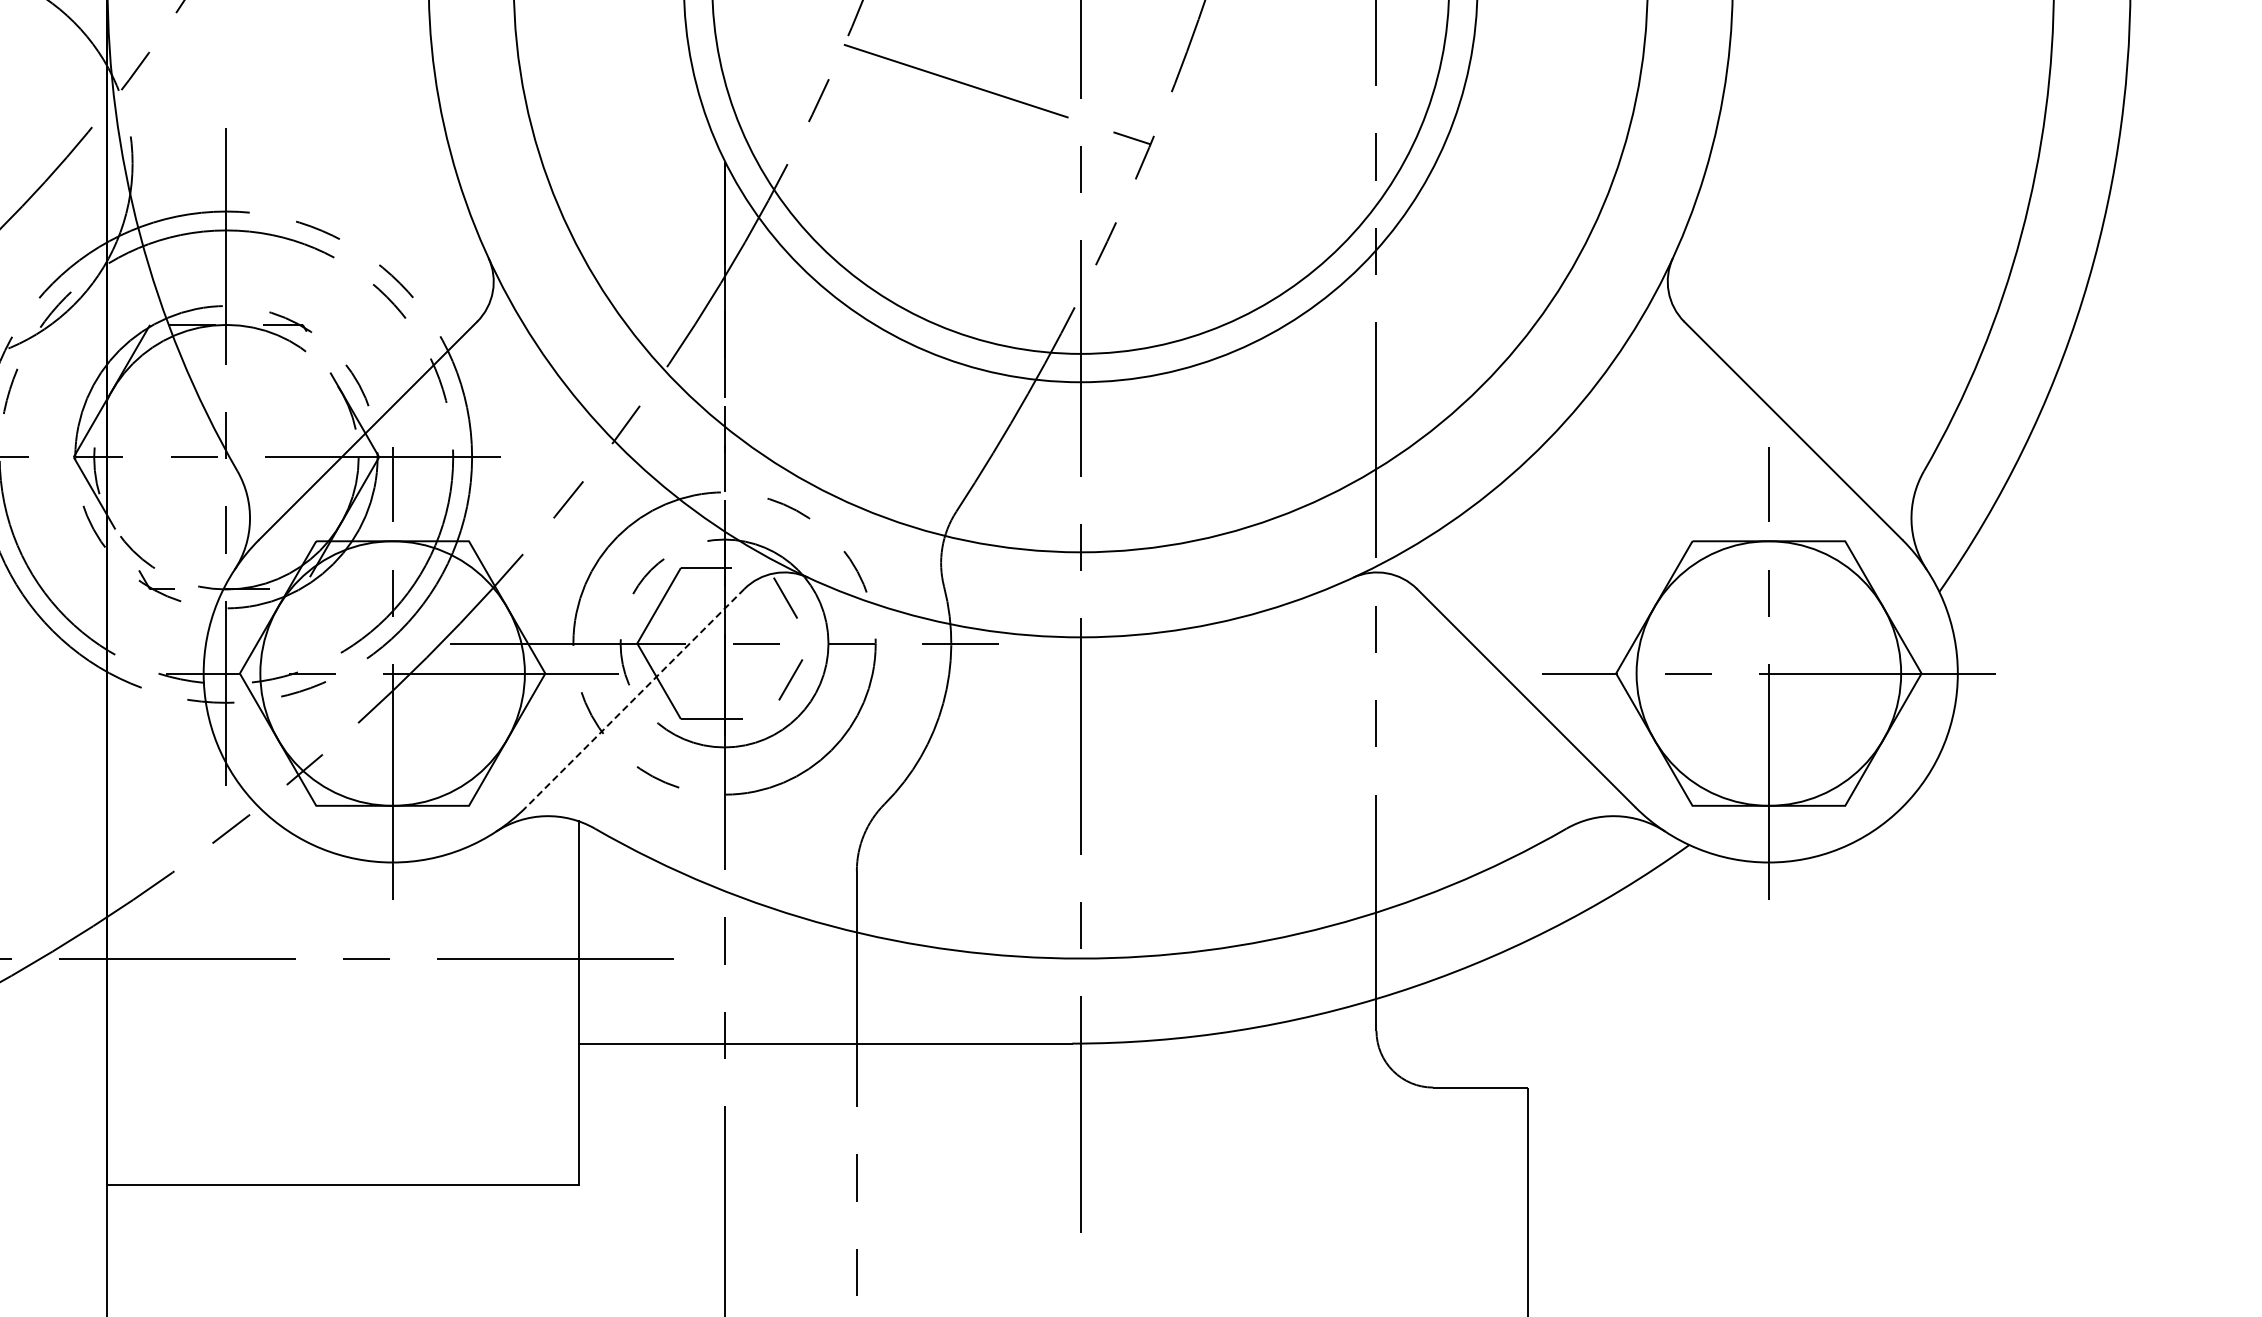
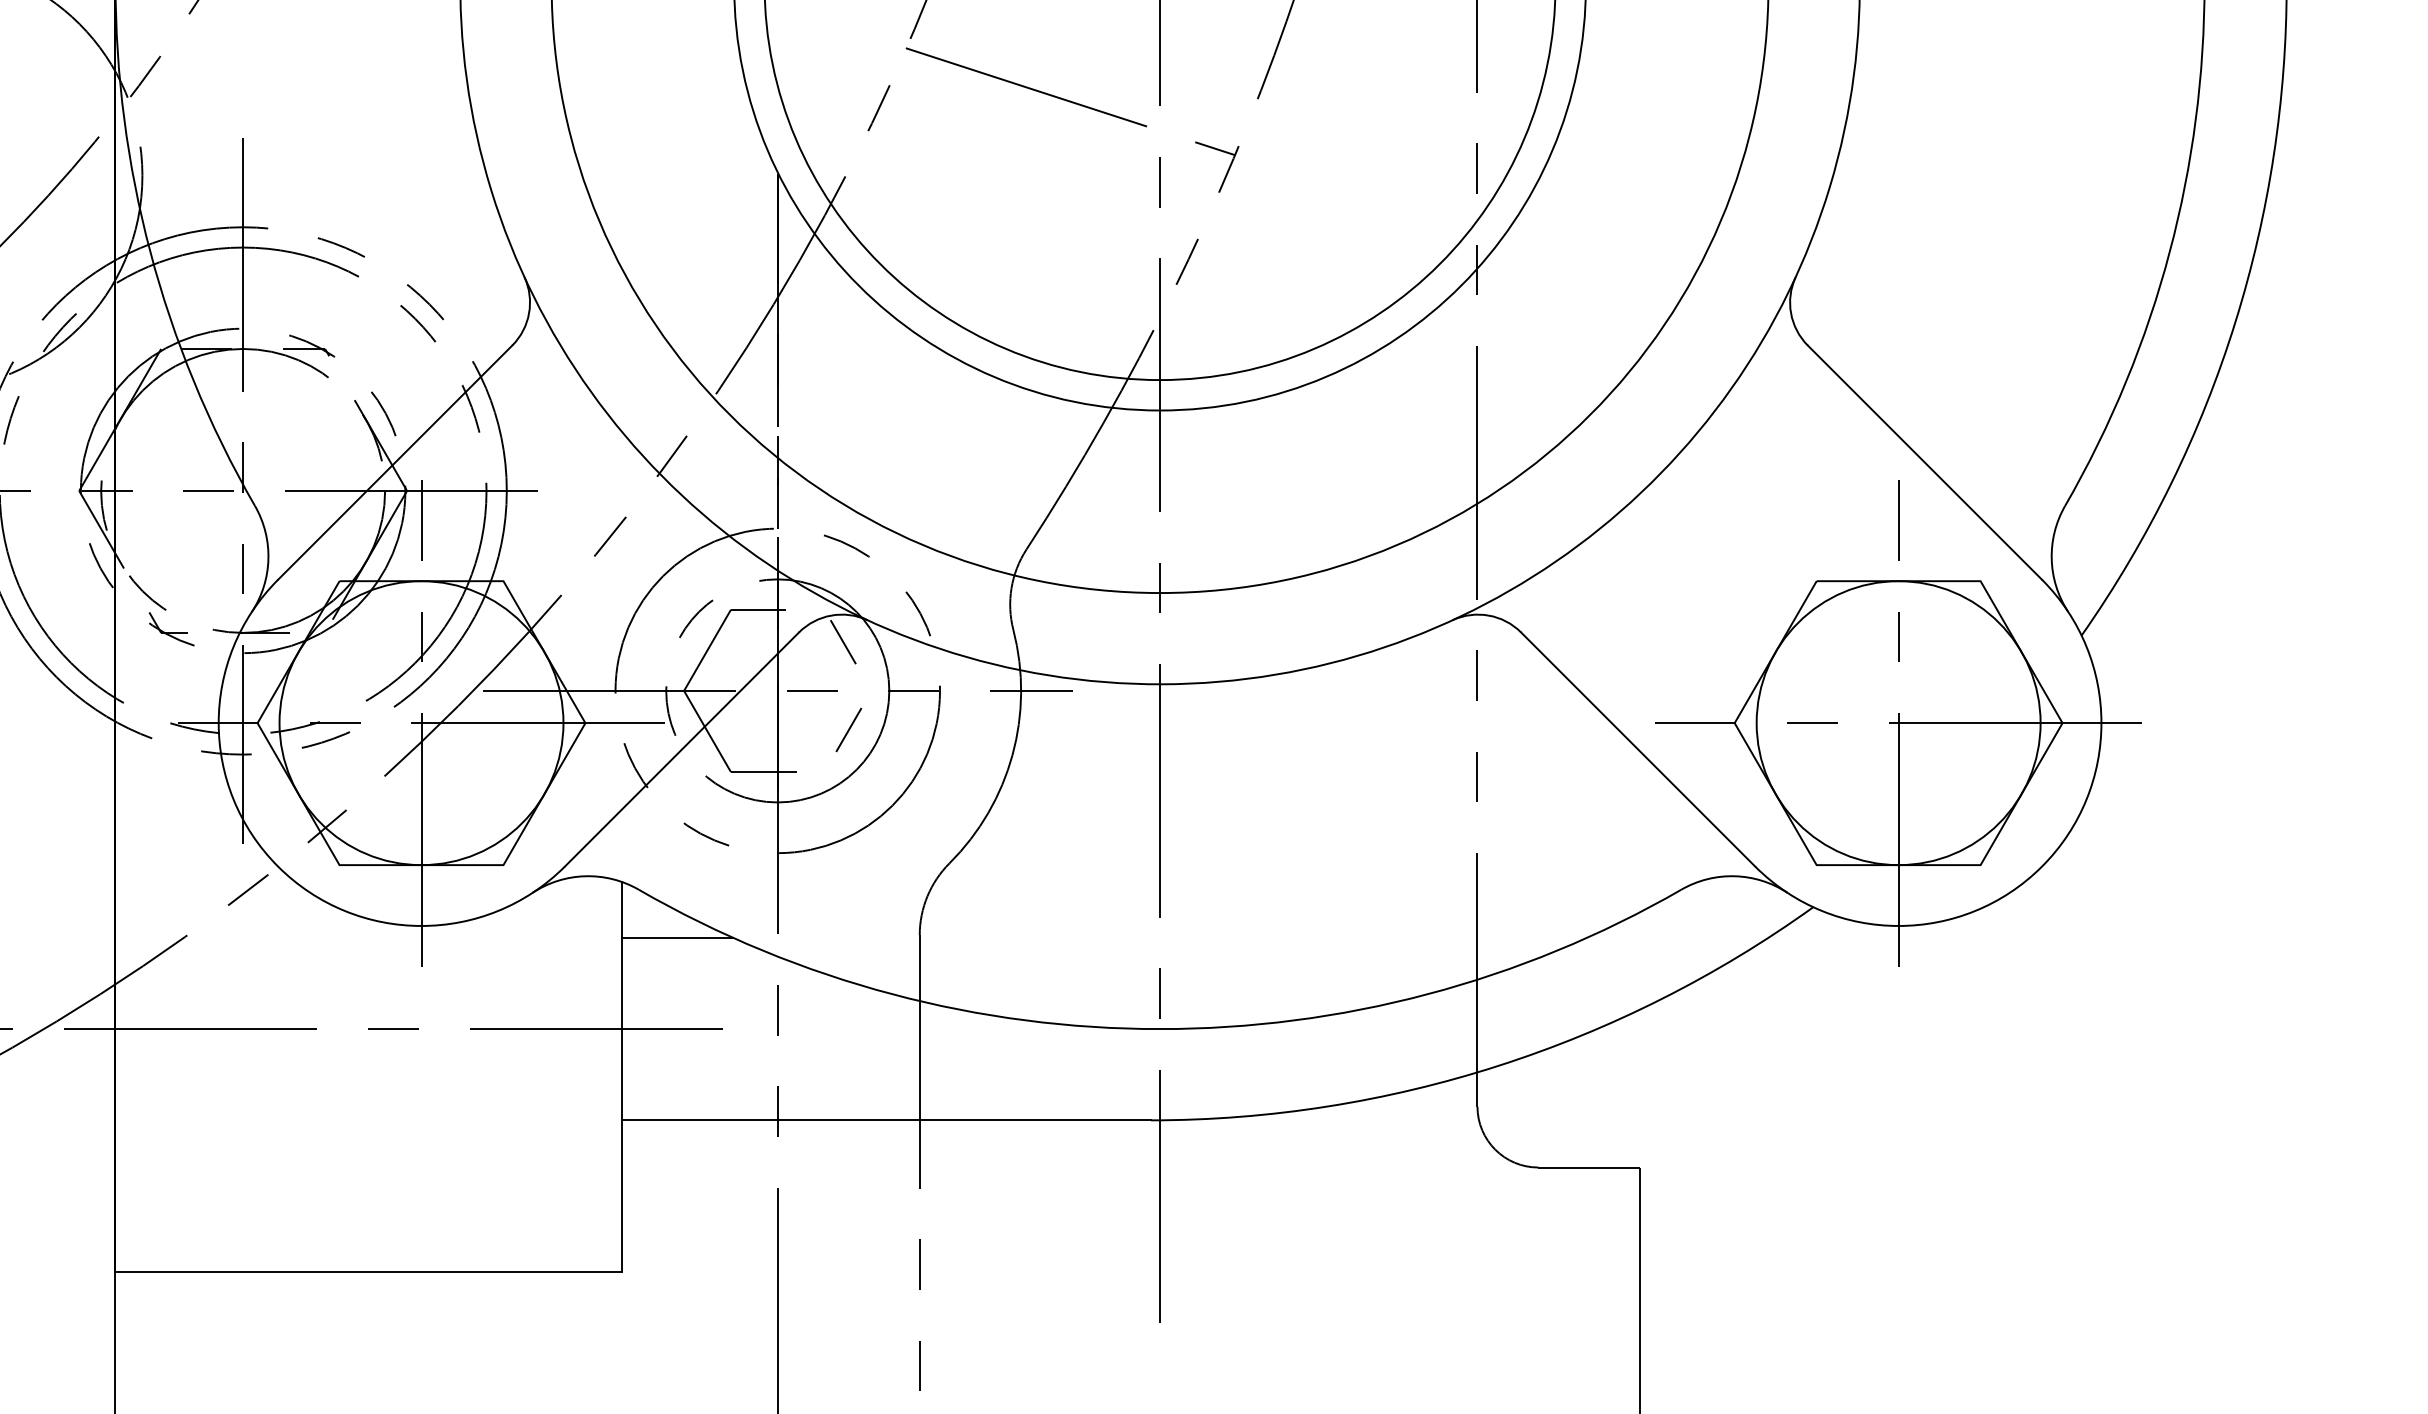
line: (634, 698) -> (681, 749), dashed -> solid
line: (630, 873) -> (676, 937), added

